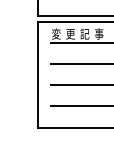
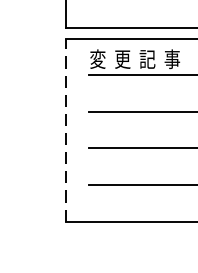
line: (38, 74) -> (66, 129), solid -> dashed

